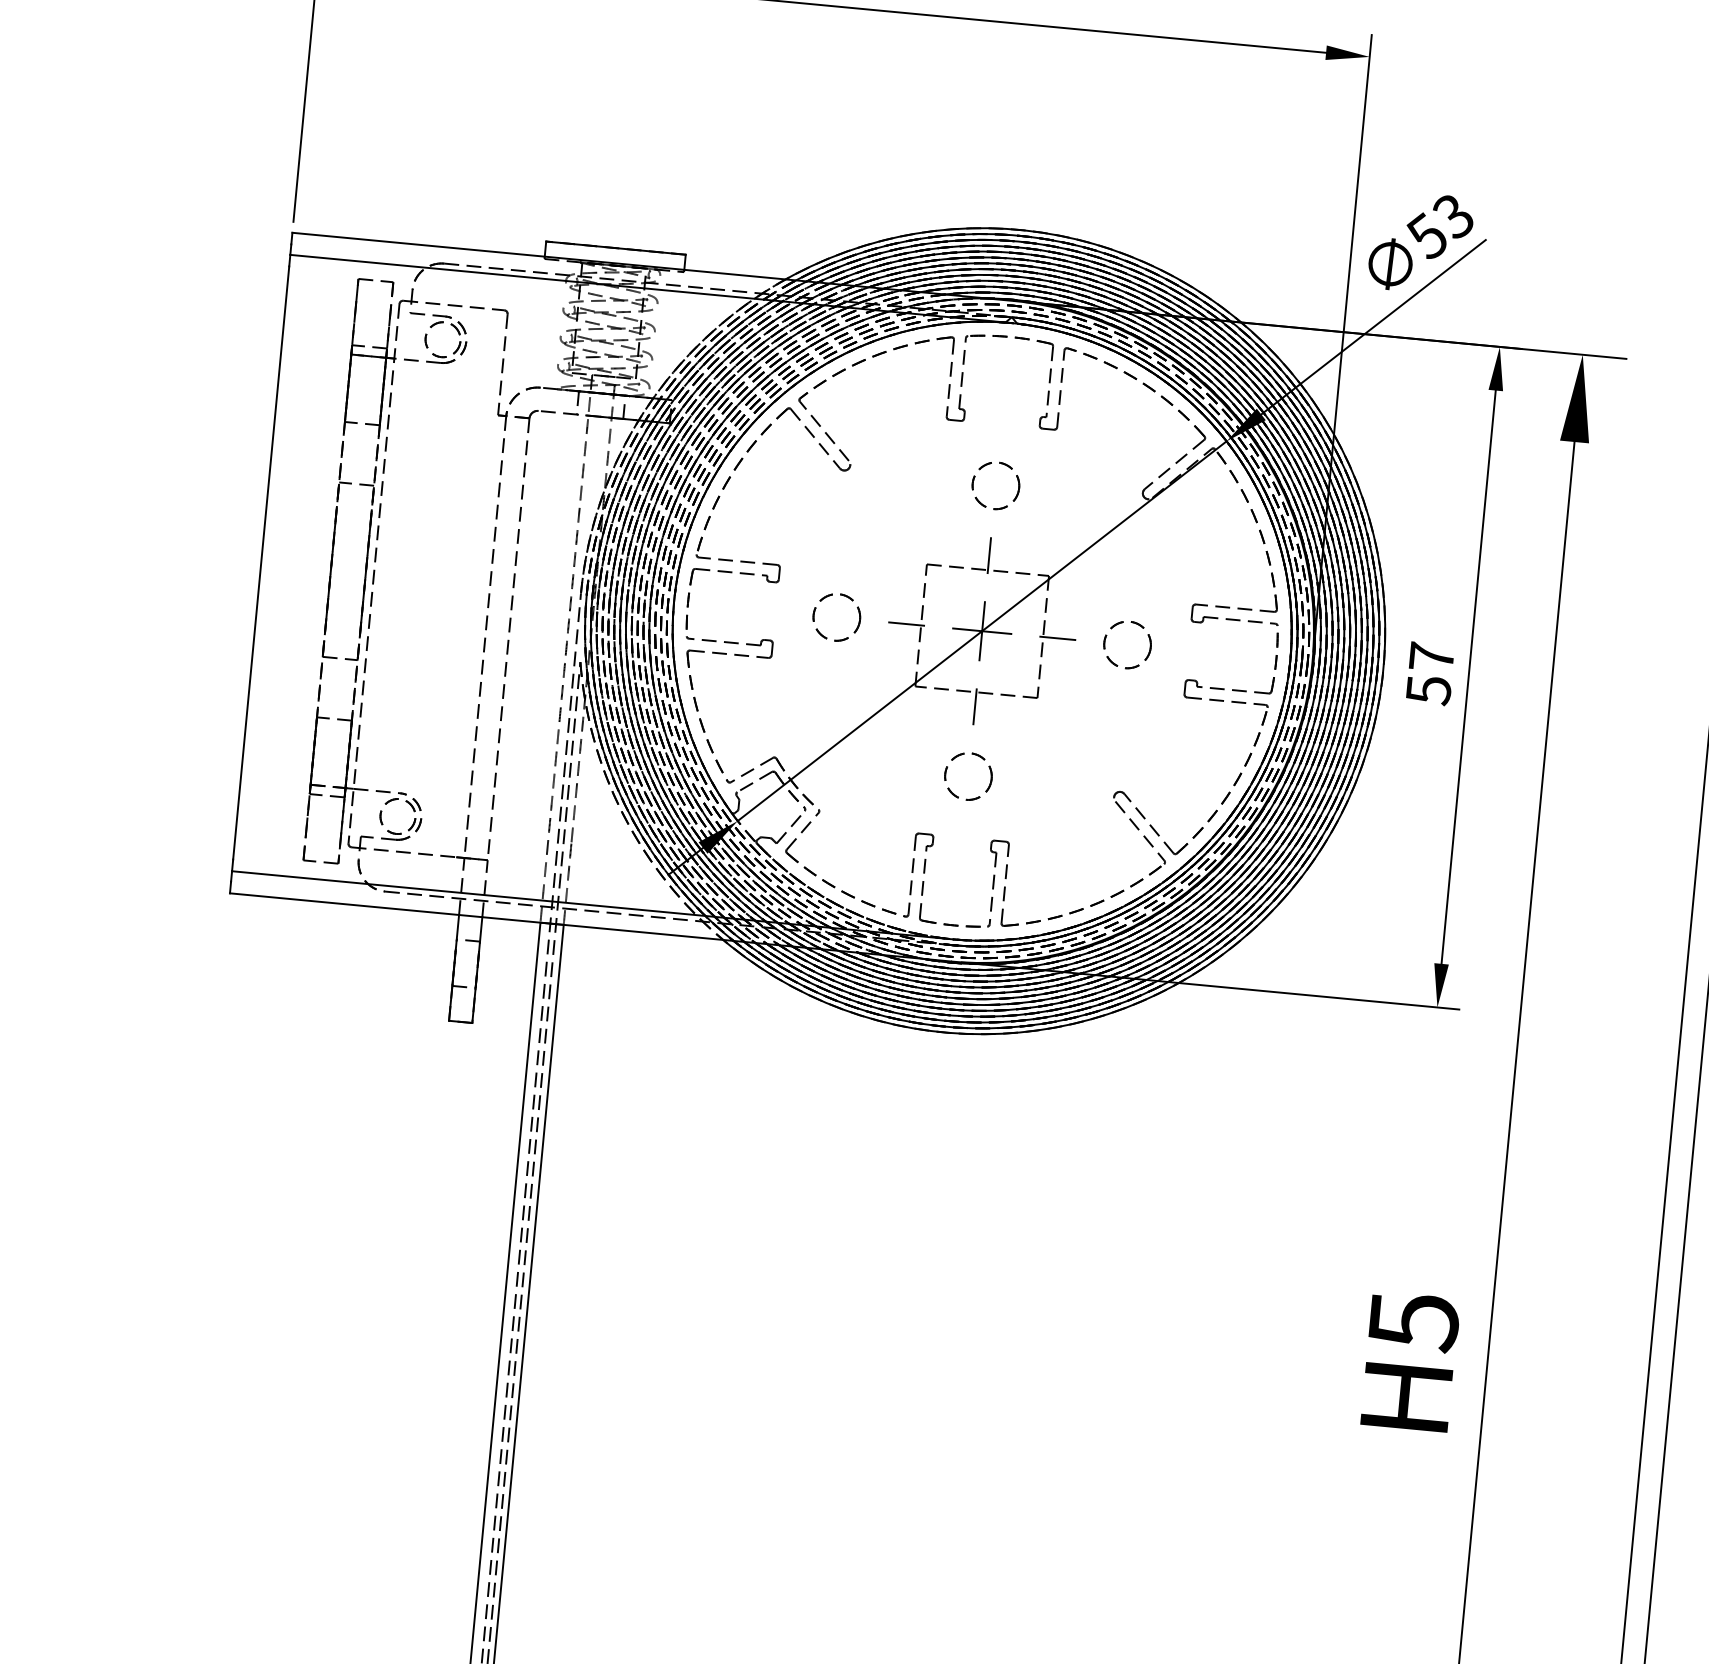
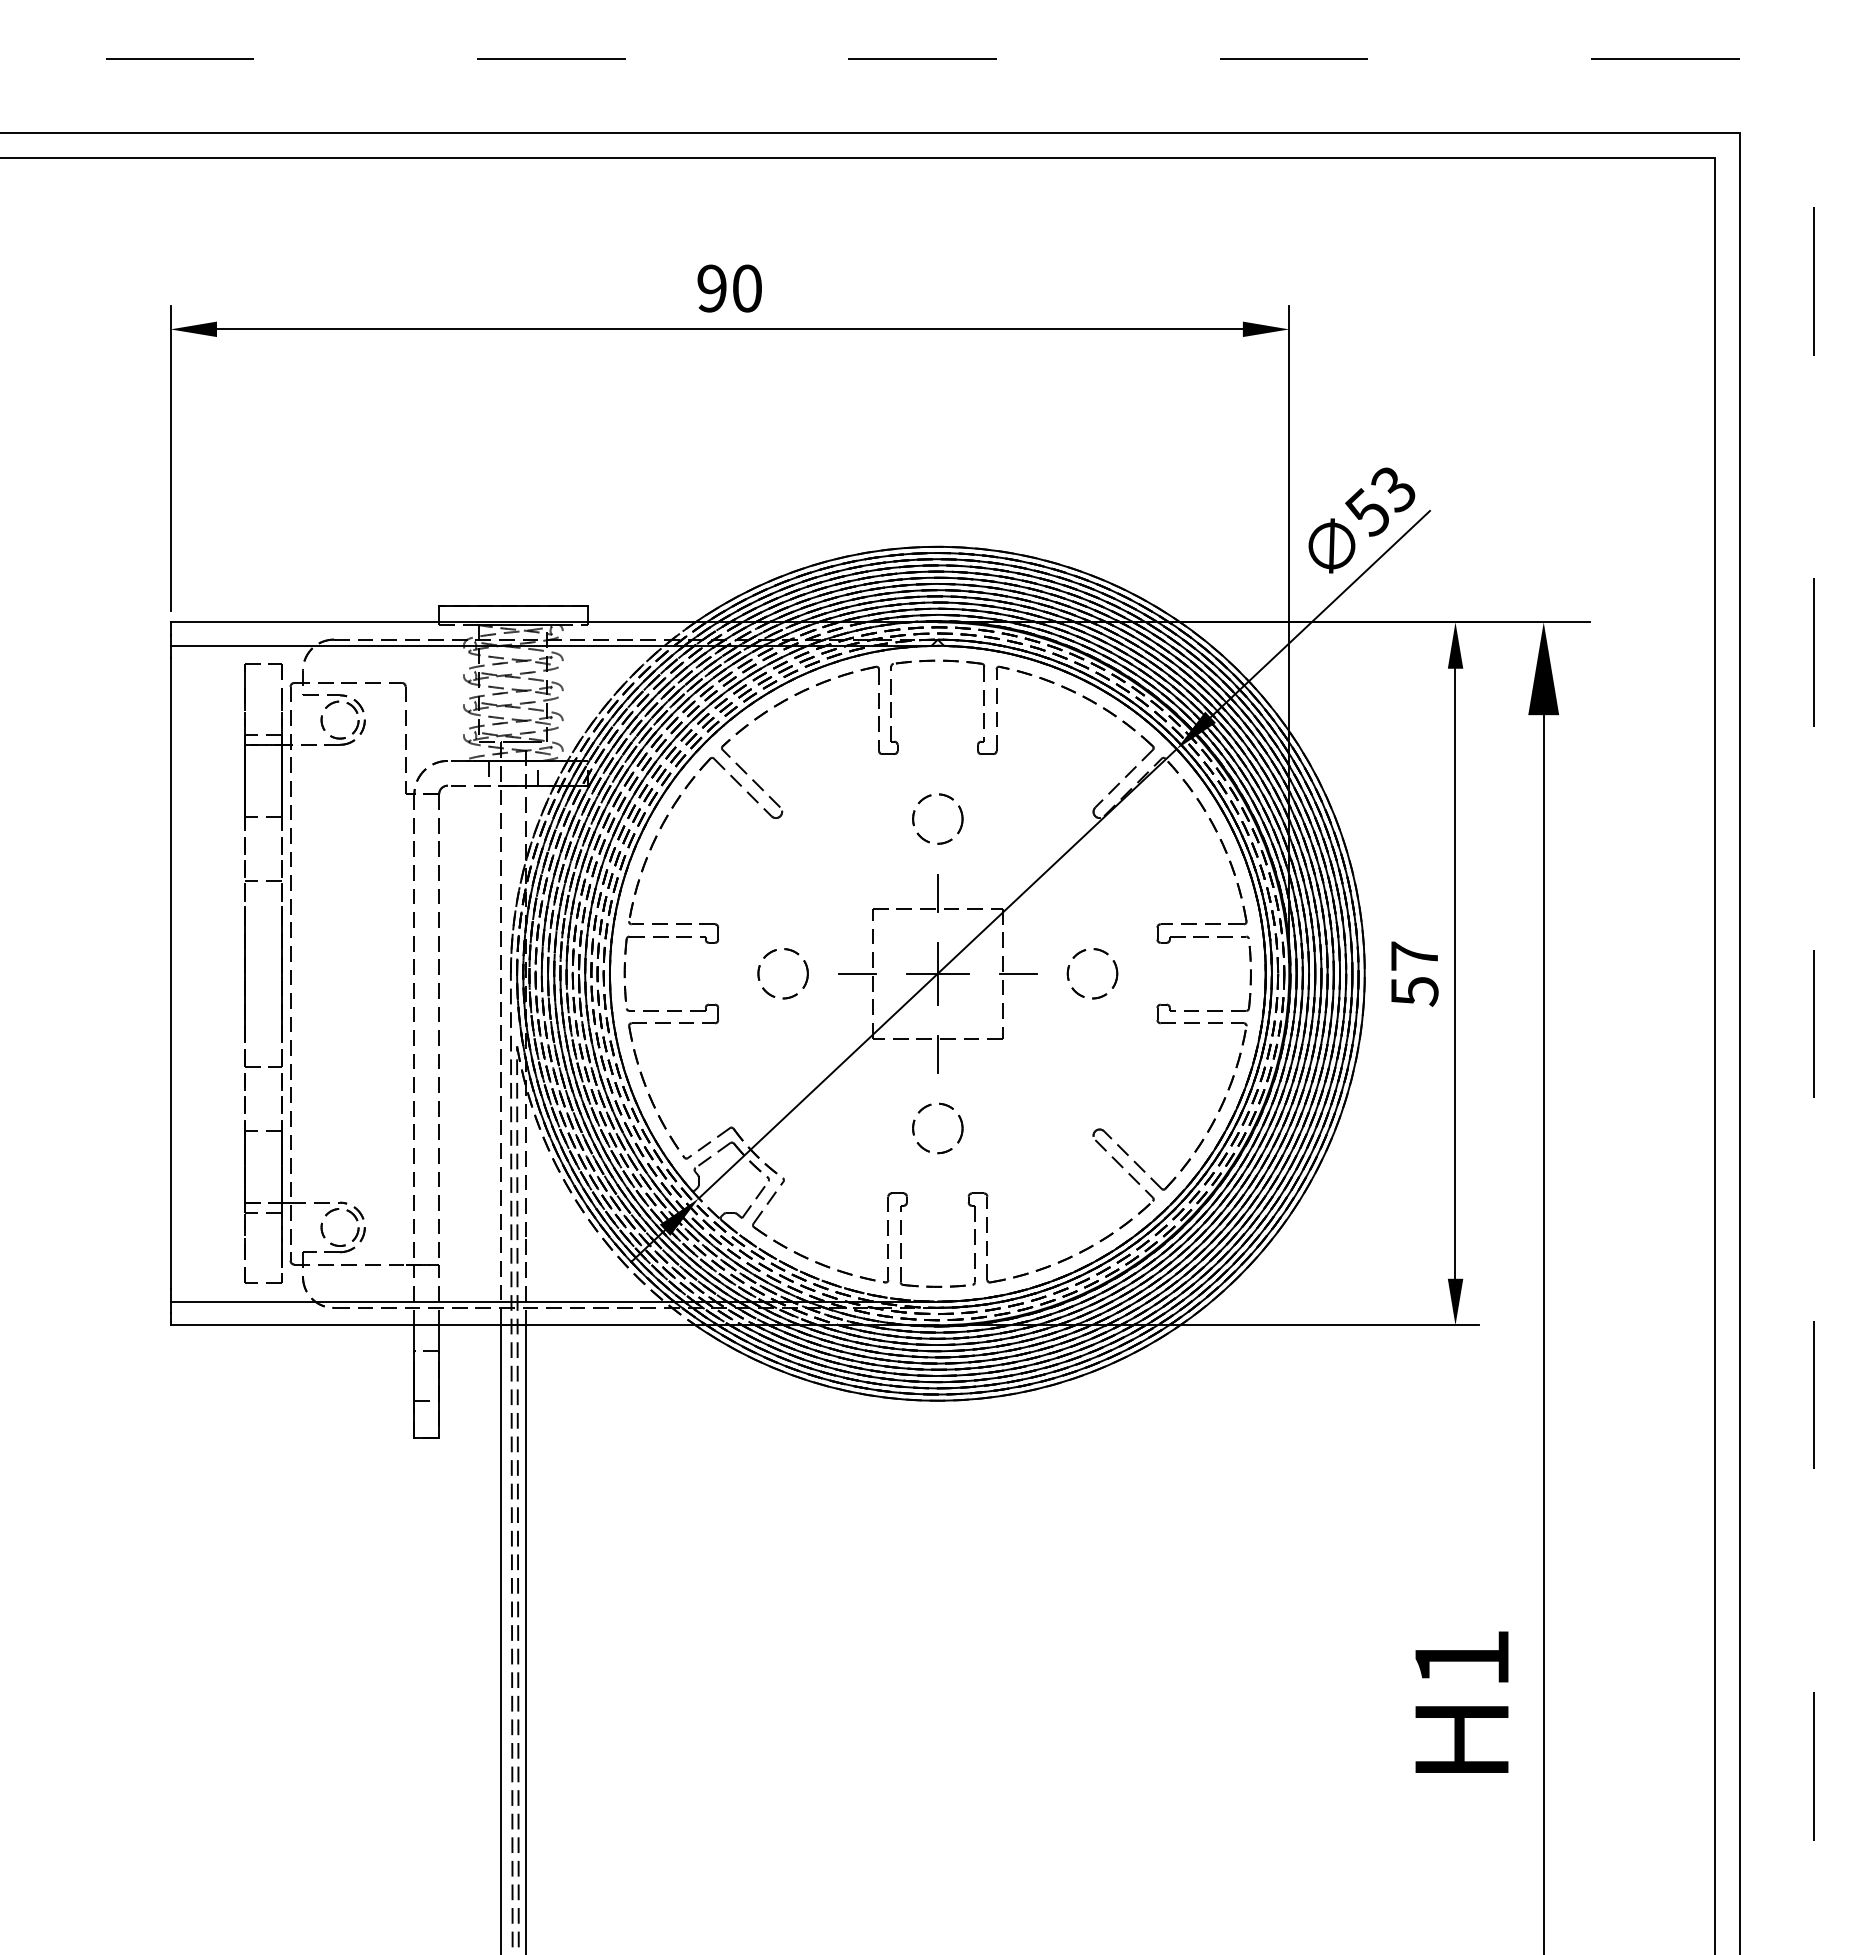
text: (1414, 1322) -> (1462, 1659), H5 -> H1

